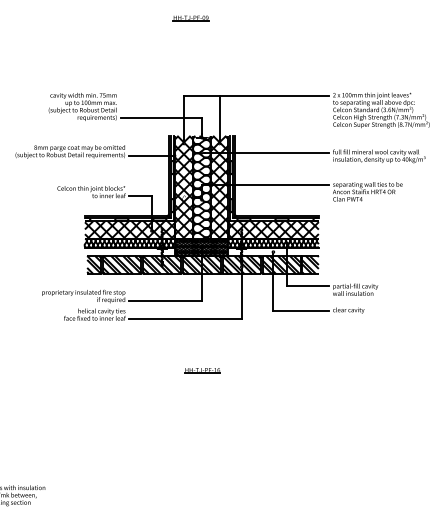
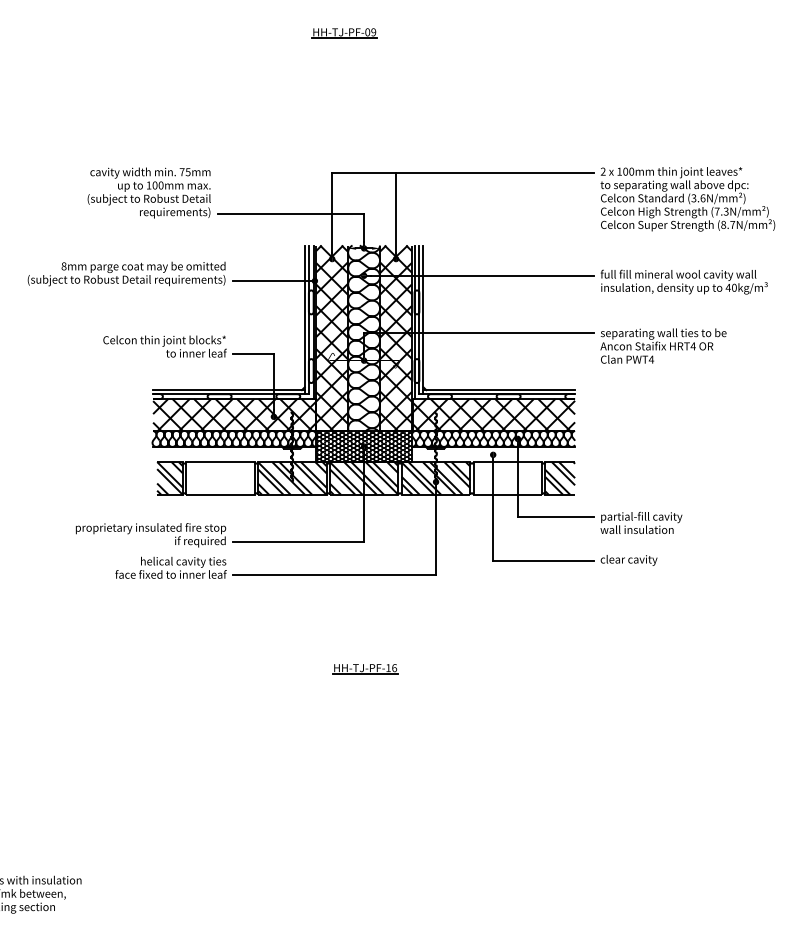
hatch: (122, 265) -> (220, 479), removed
hatch: (281, 265) -> (507, 479), removed

